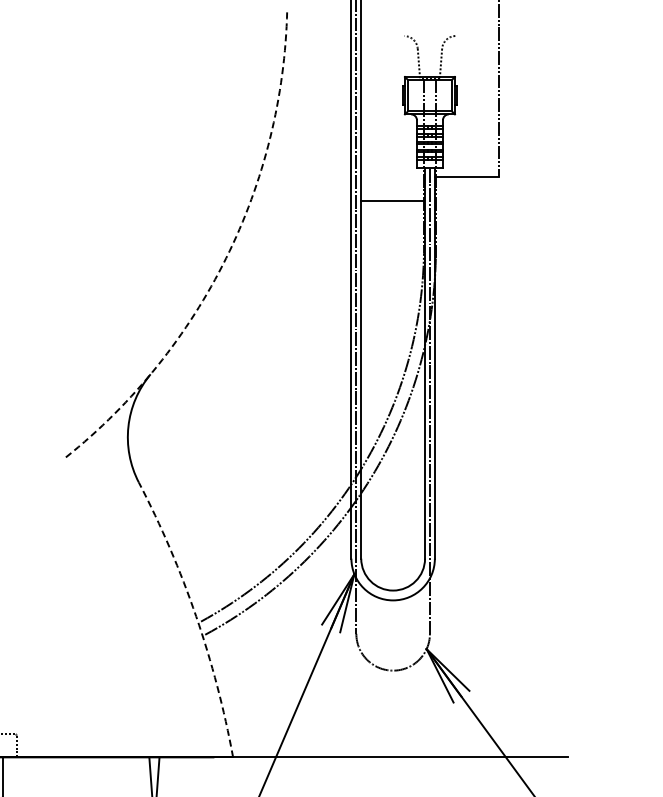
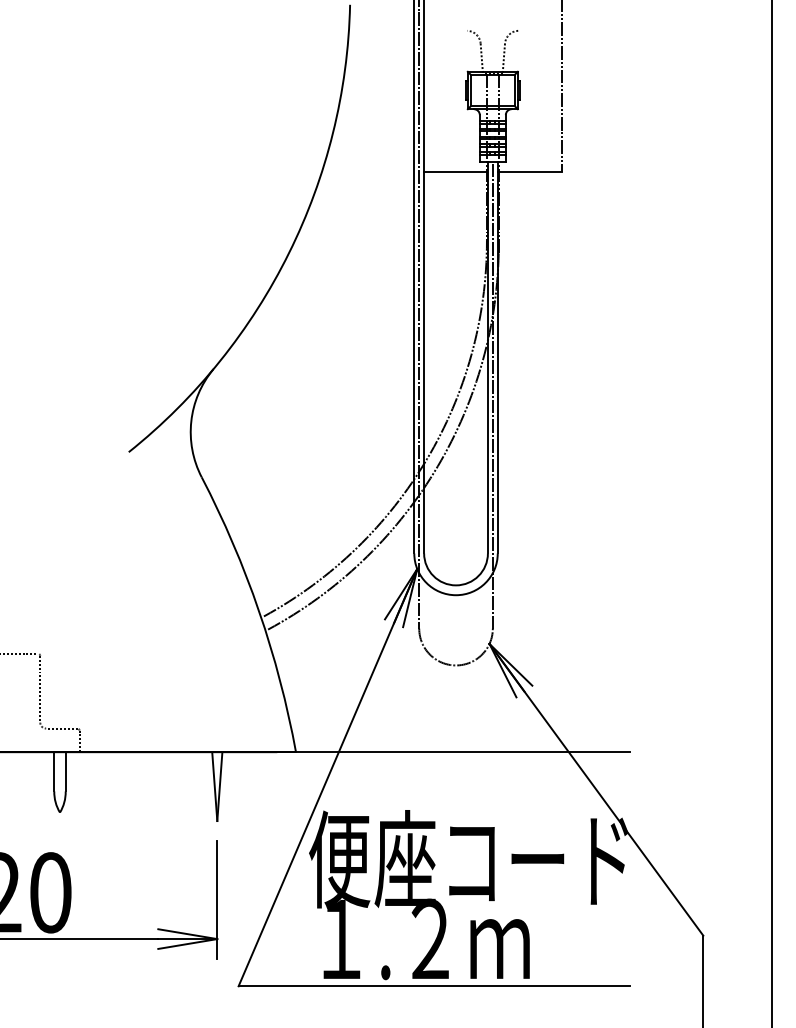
line: (392, 200) -> (455, 171), moved
arc: (226, 258) -> (289, 253), dashed -> solid
arc: (196, 616) -> (259, 611), dashed -> solid

